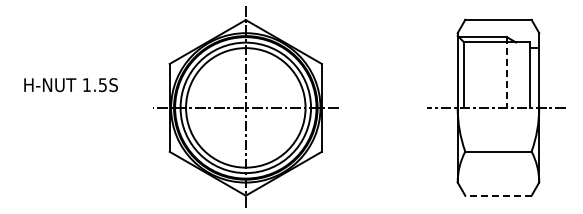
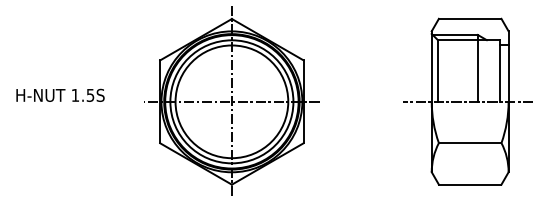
line: (506, 72) -> (477, 68), dashed -> solid
text: (70, 85) -> (59, 95), moved
line: (497, 195) -> (469, 184), dashed -> solid

